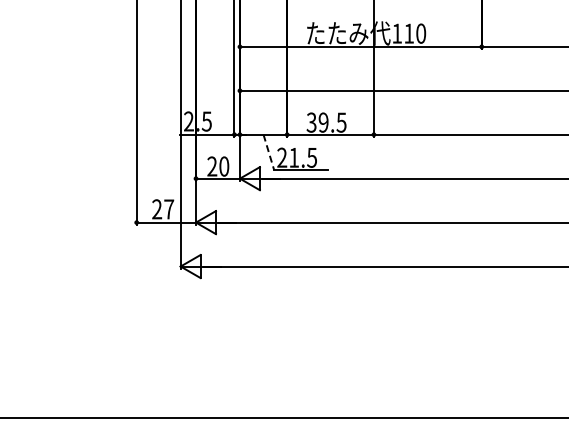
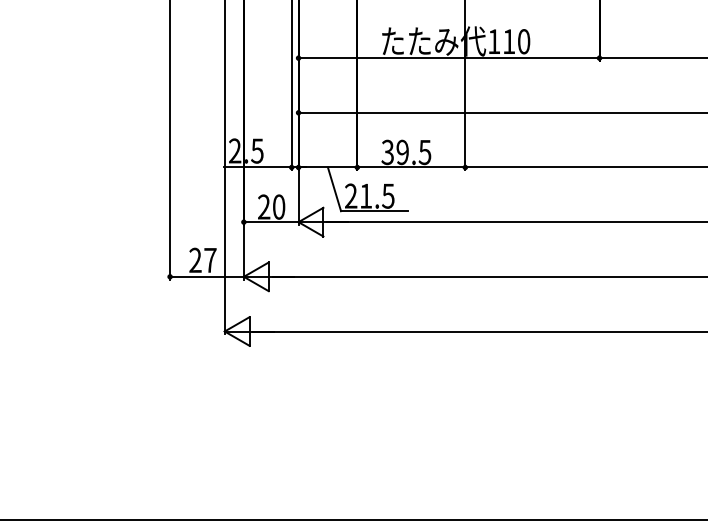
line: (268, 152) -> (334, 189), dashed -> solid

